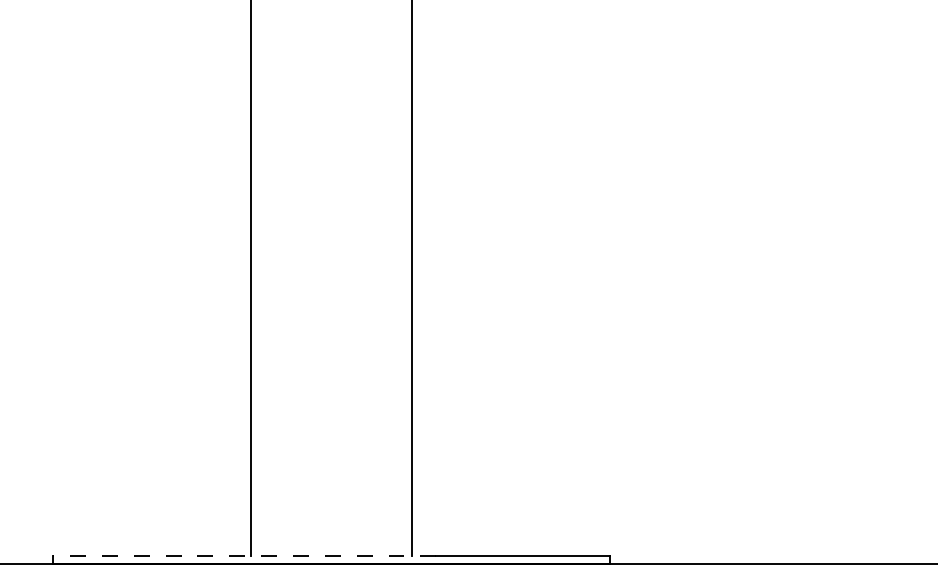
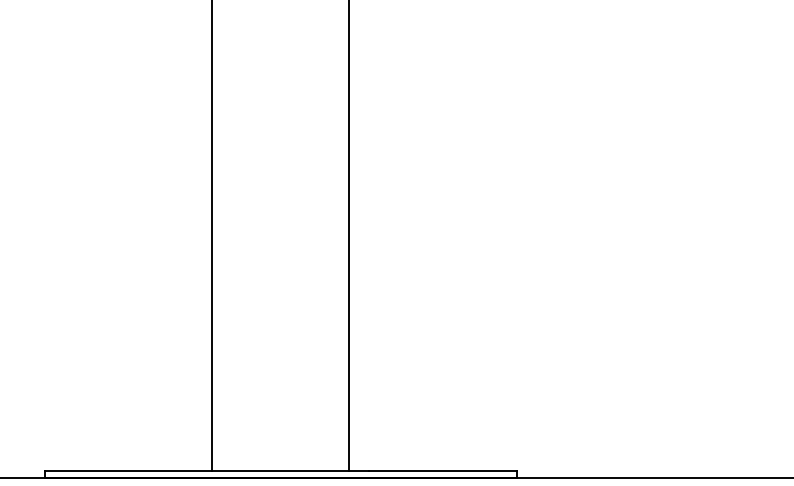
line: (244, 556) -> (206, 471), dashed -> solid

